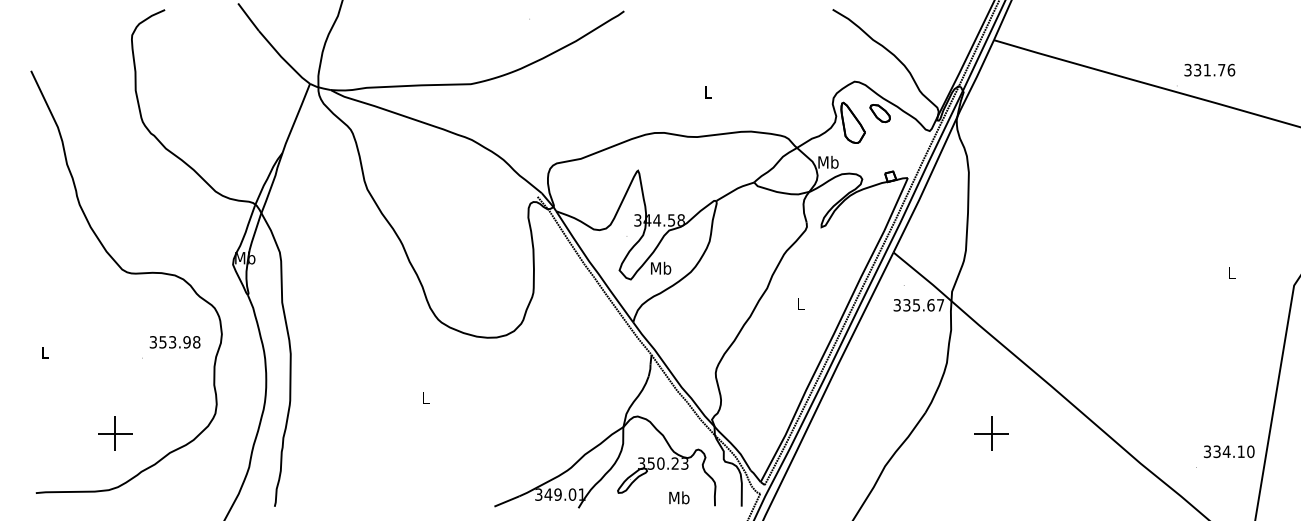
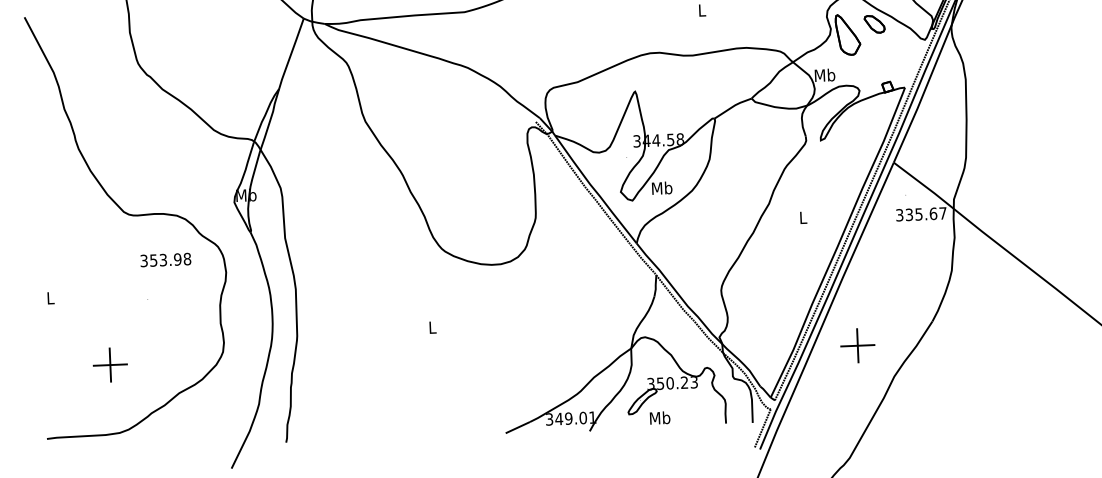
text: (174, 342) -> (165, 260), moved
part: (115, 433) -> (110, 364), moved
part: (991, 433) -> (857, 345), moved
text: (679, 497) -> (660, 417), moved

